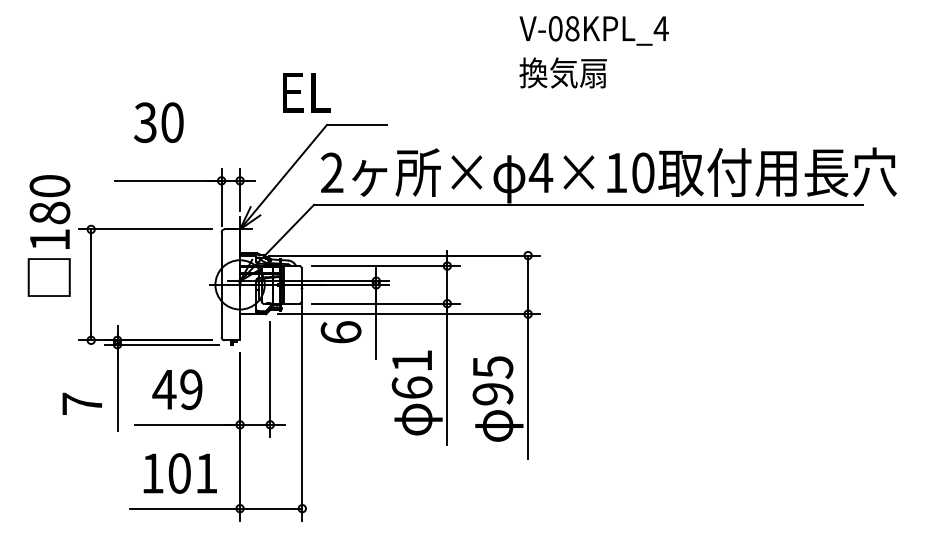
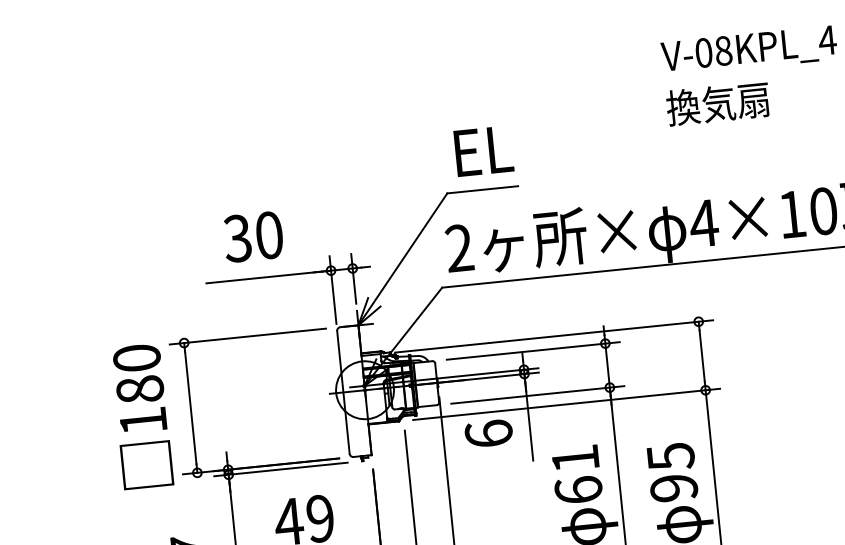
text: (306, 92) -> (483, 150), moved
text: (158, 122) -> (253, 236), moved
text: (48, 235) -> (141, 416), moved

